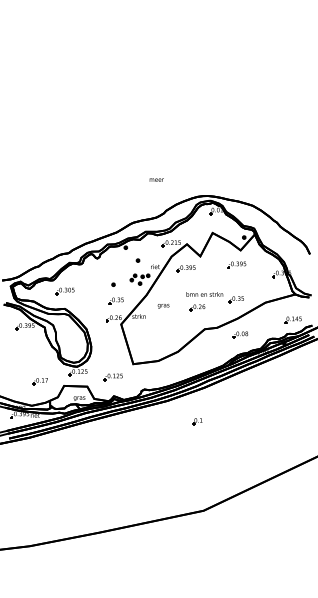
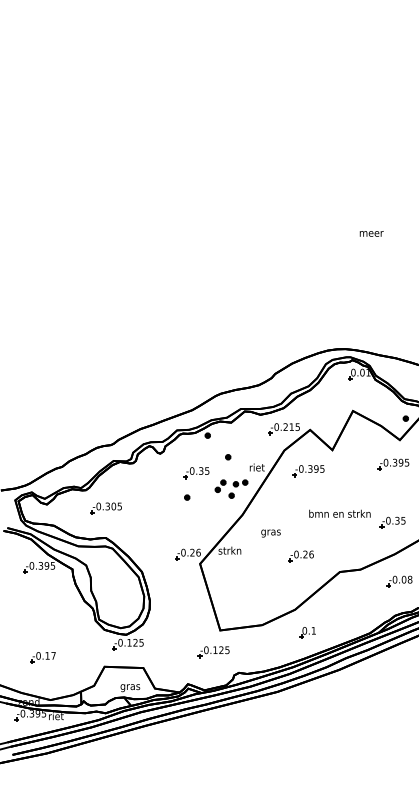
text: (156, 179) -> (371, 232), moved
part: (115, 300) -> (195, 472), moved
part: (197, 307) -> (300, 555), moved
part: (112, 377) -> (212, 652), moved
part: (39, 381) -> (41, 657), moved
part: (197, 421) -> (307, 632), moved

